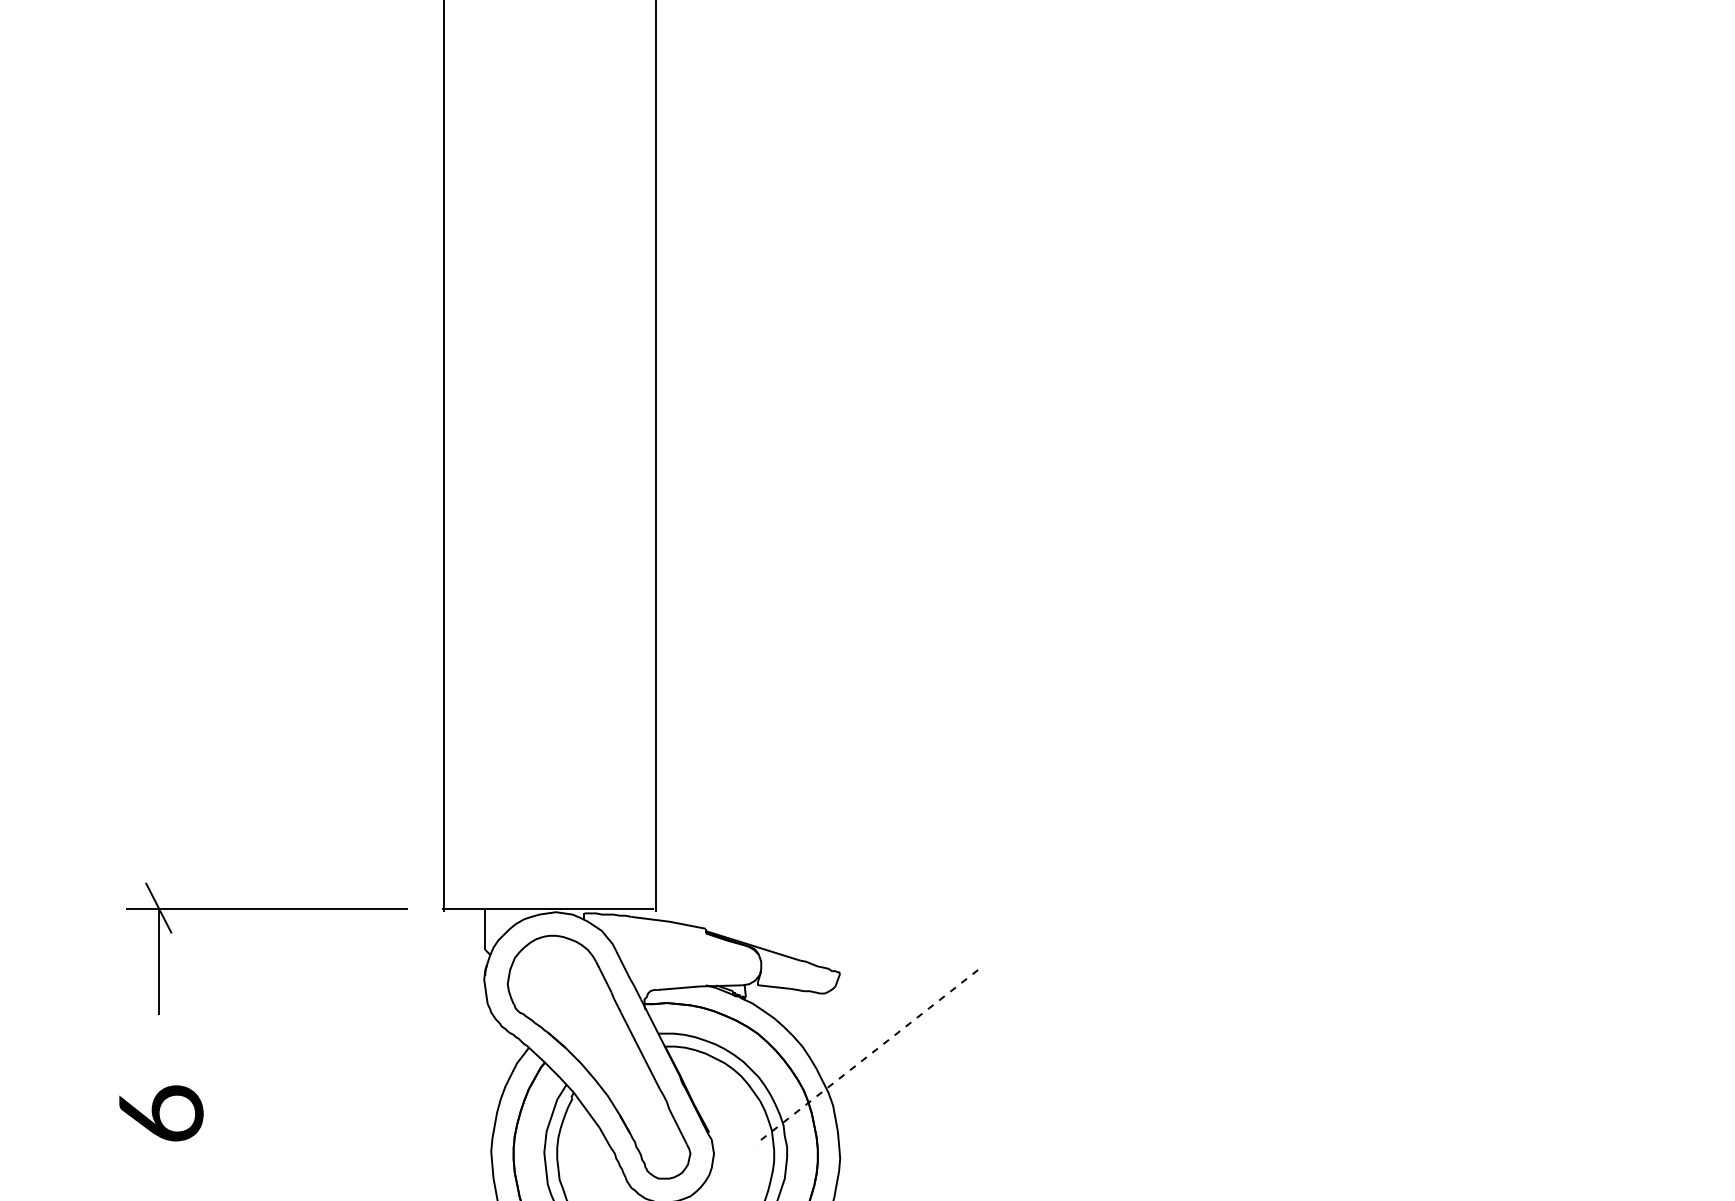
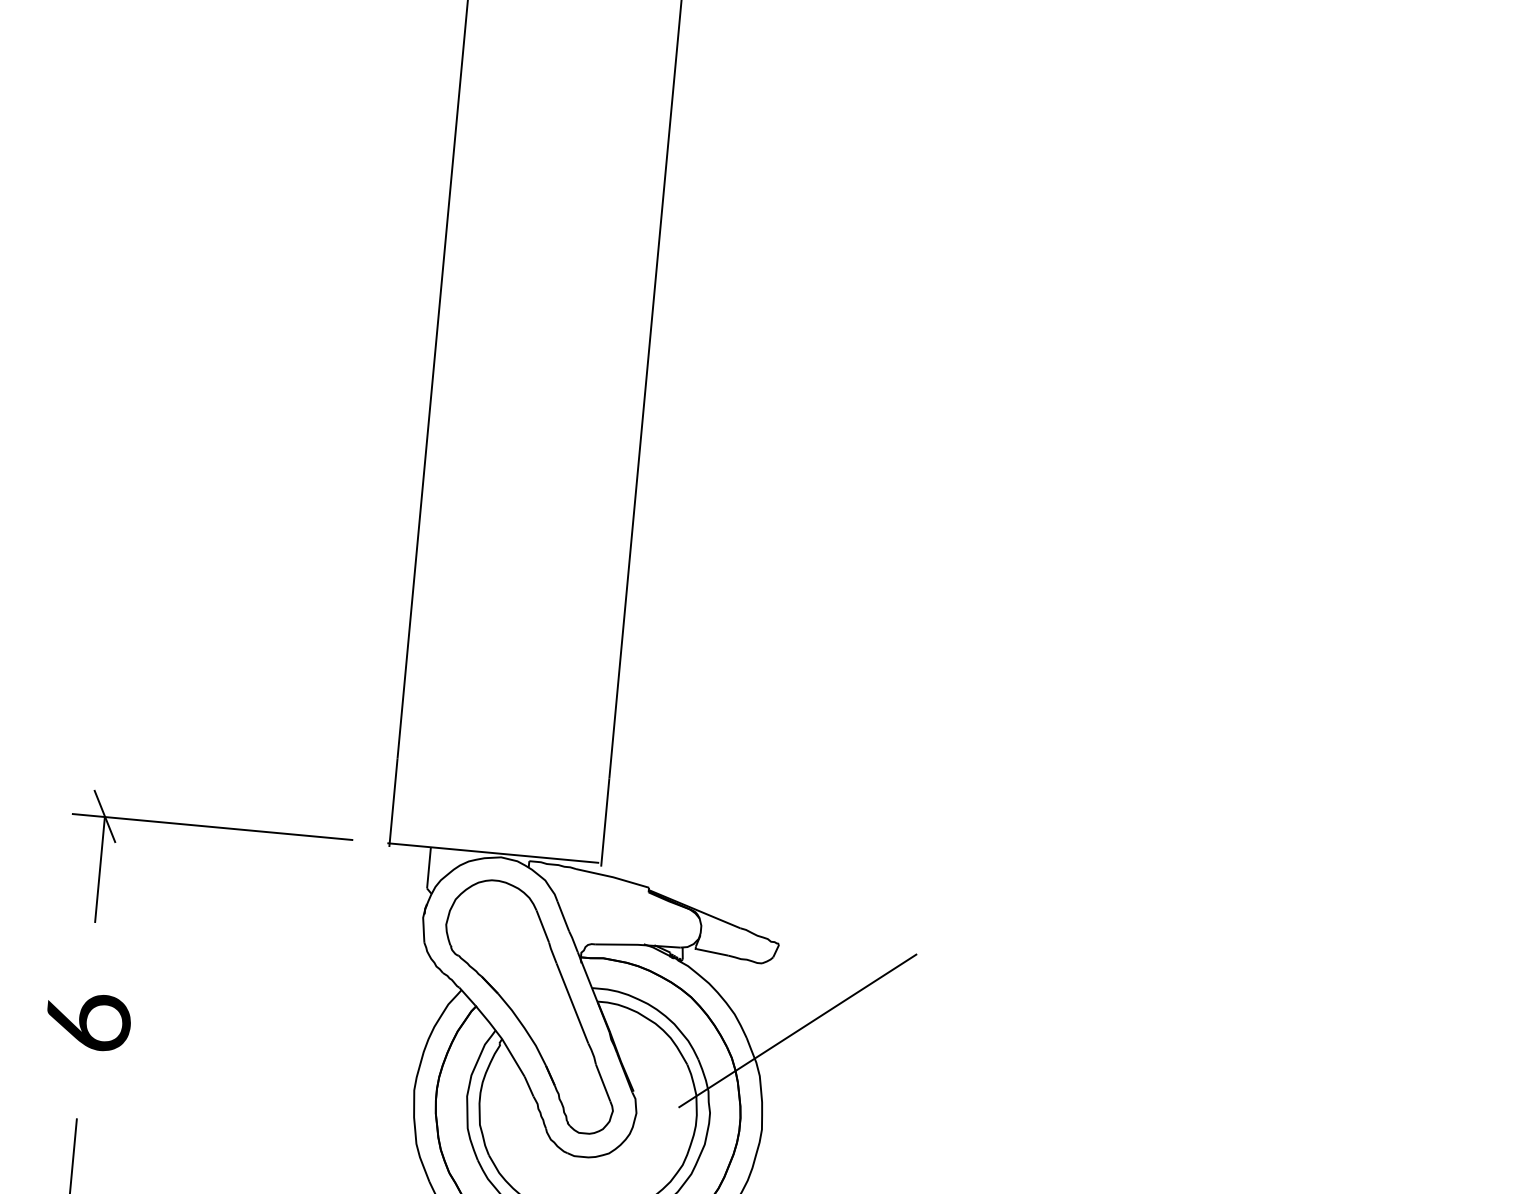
line: (866, 1057) -> (797, 1031), dashed -> solid

